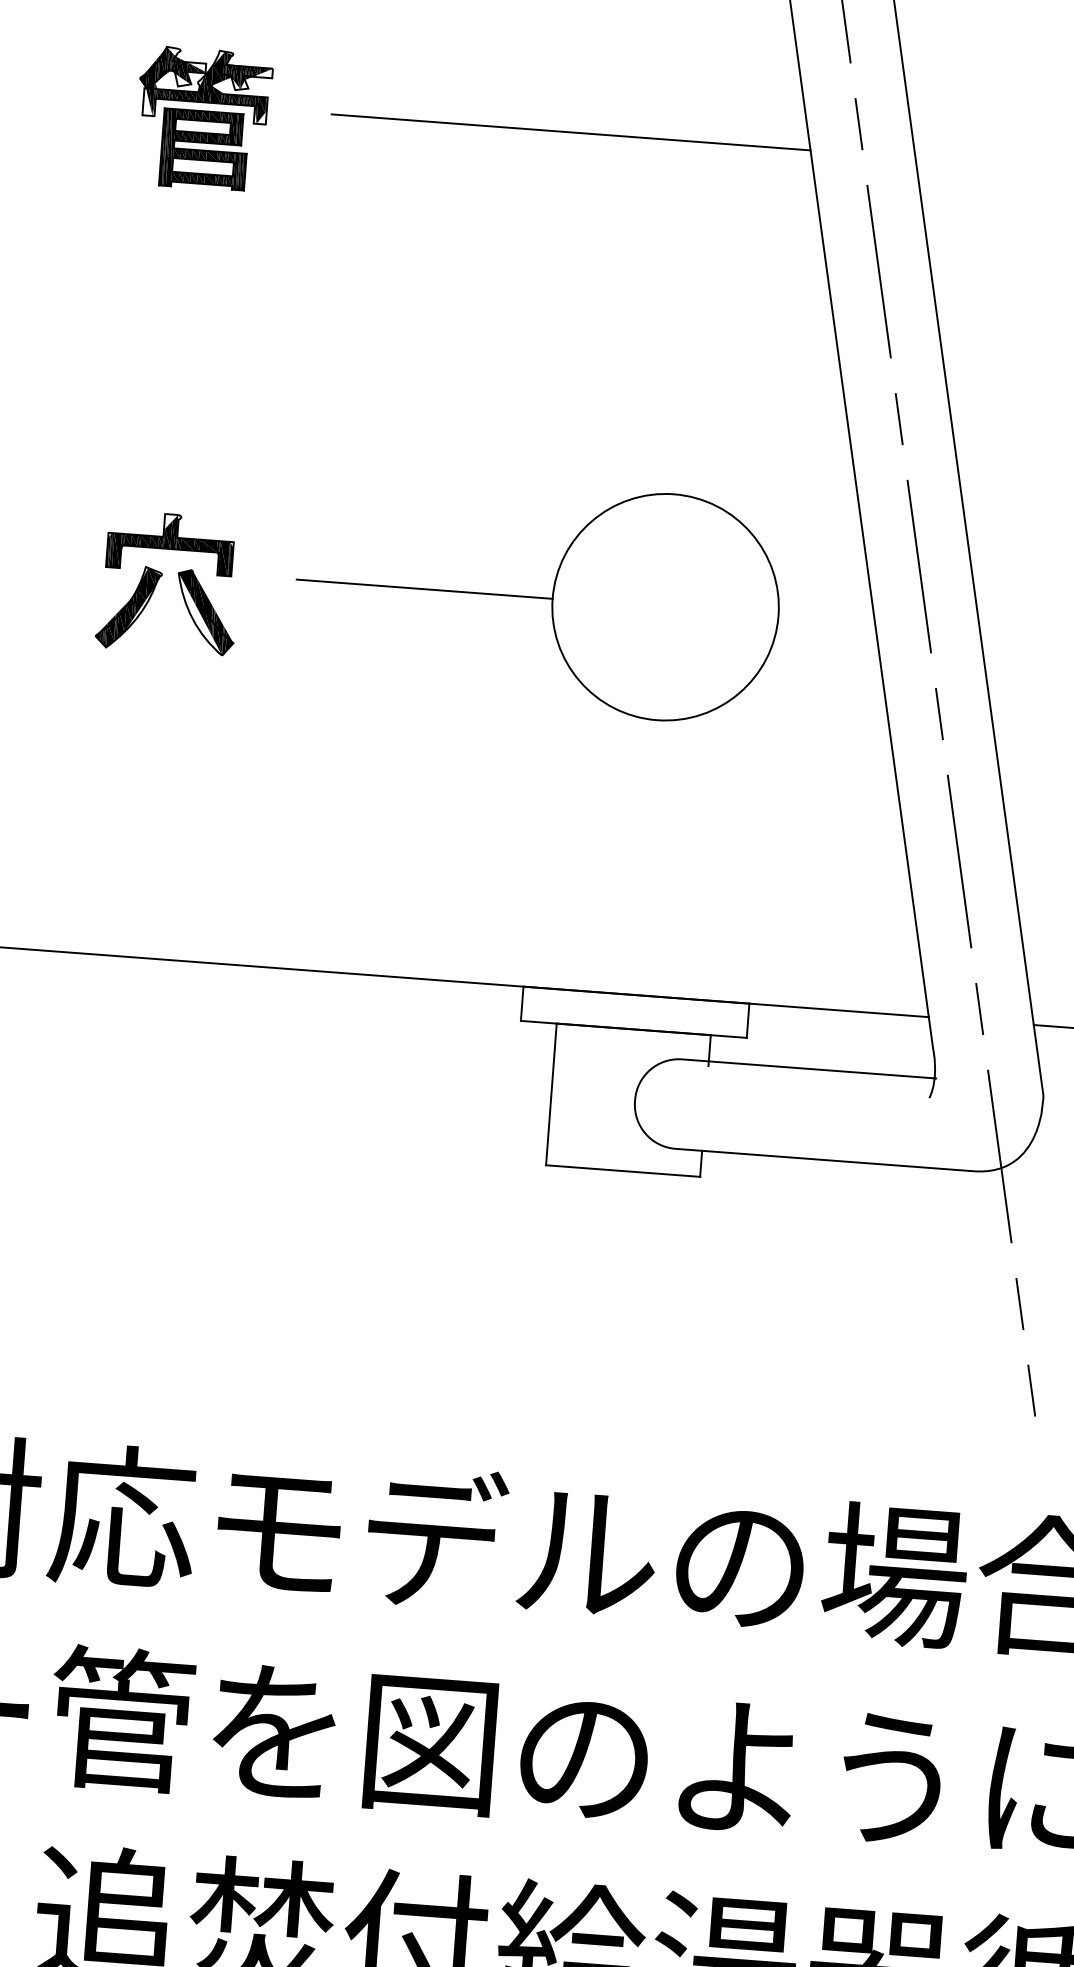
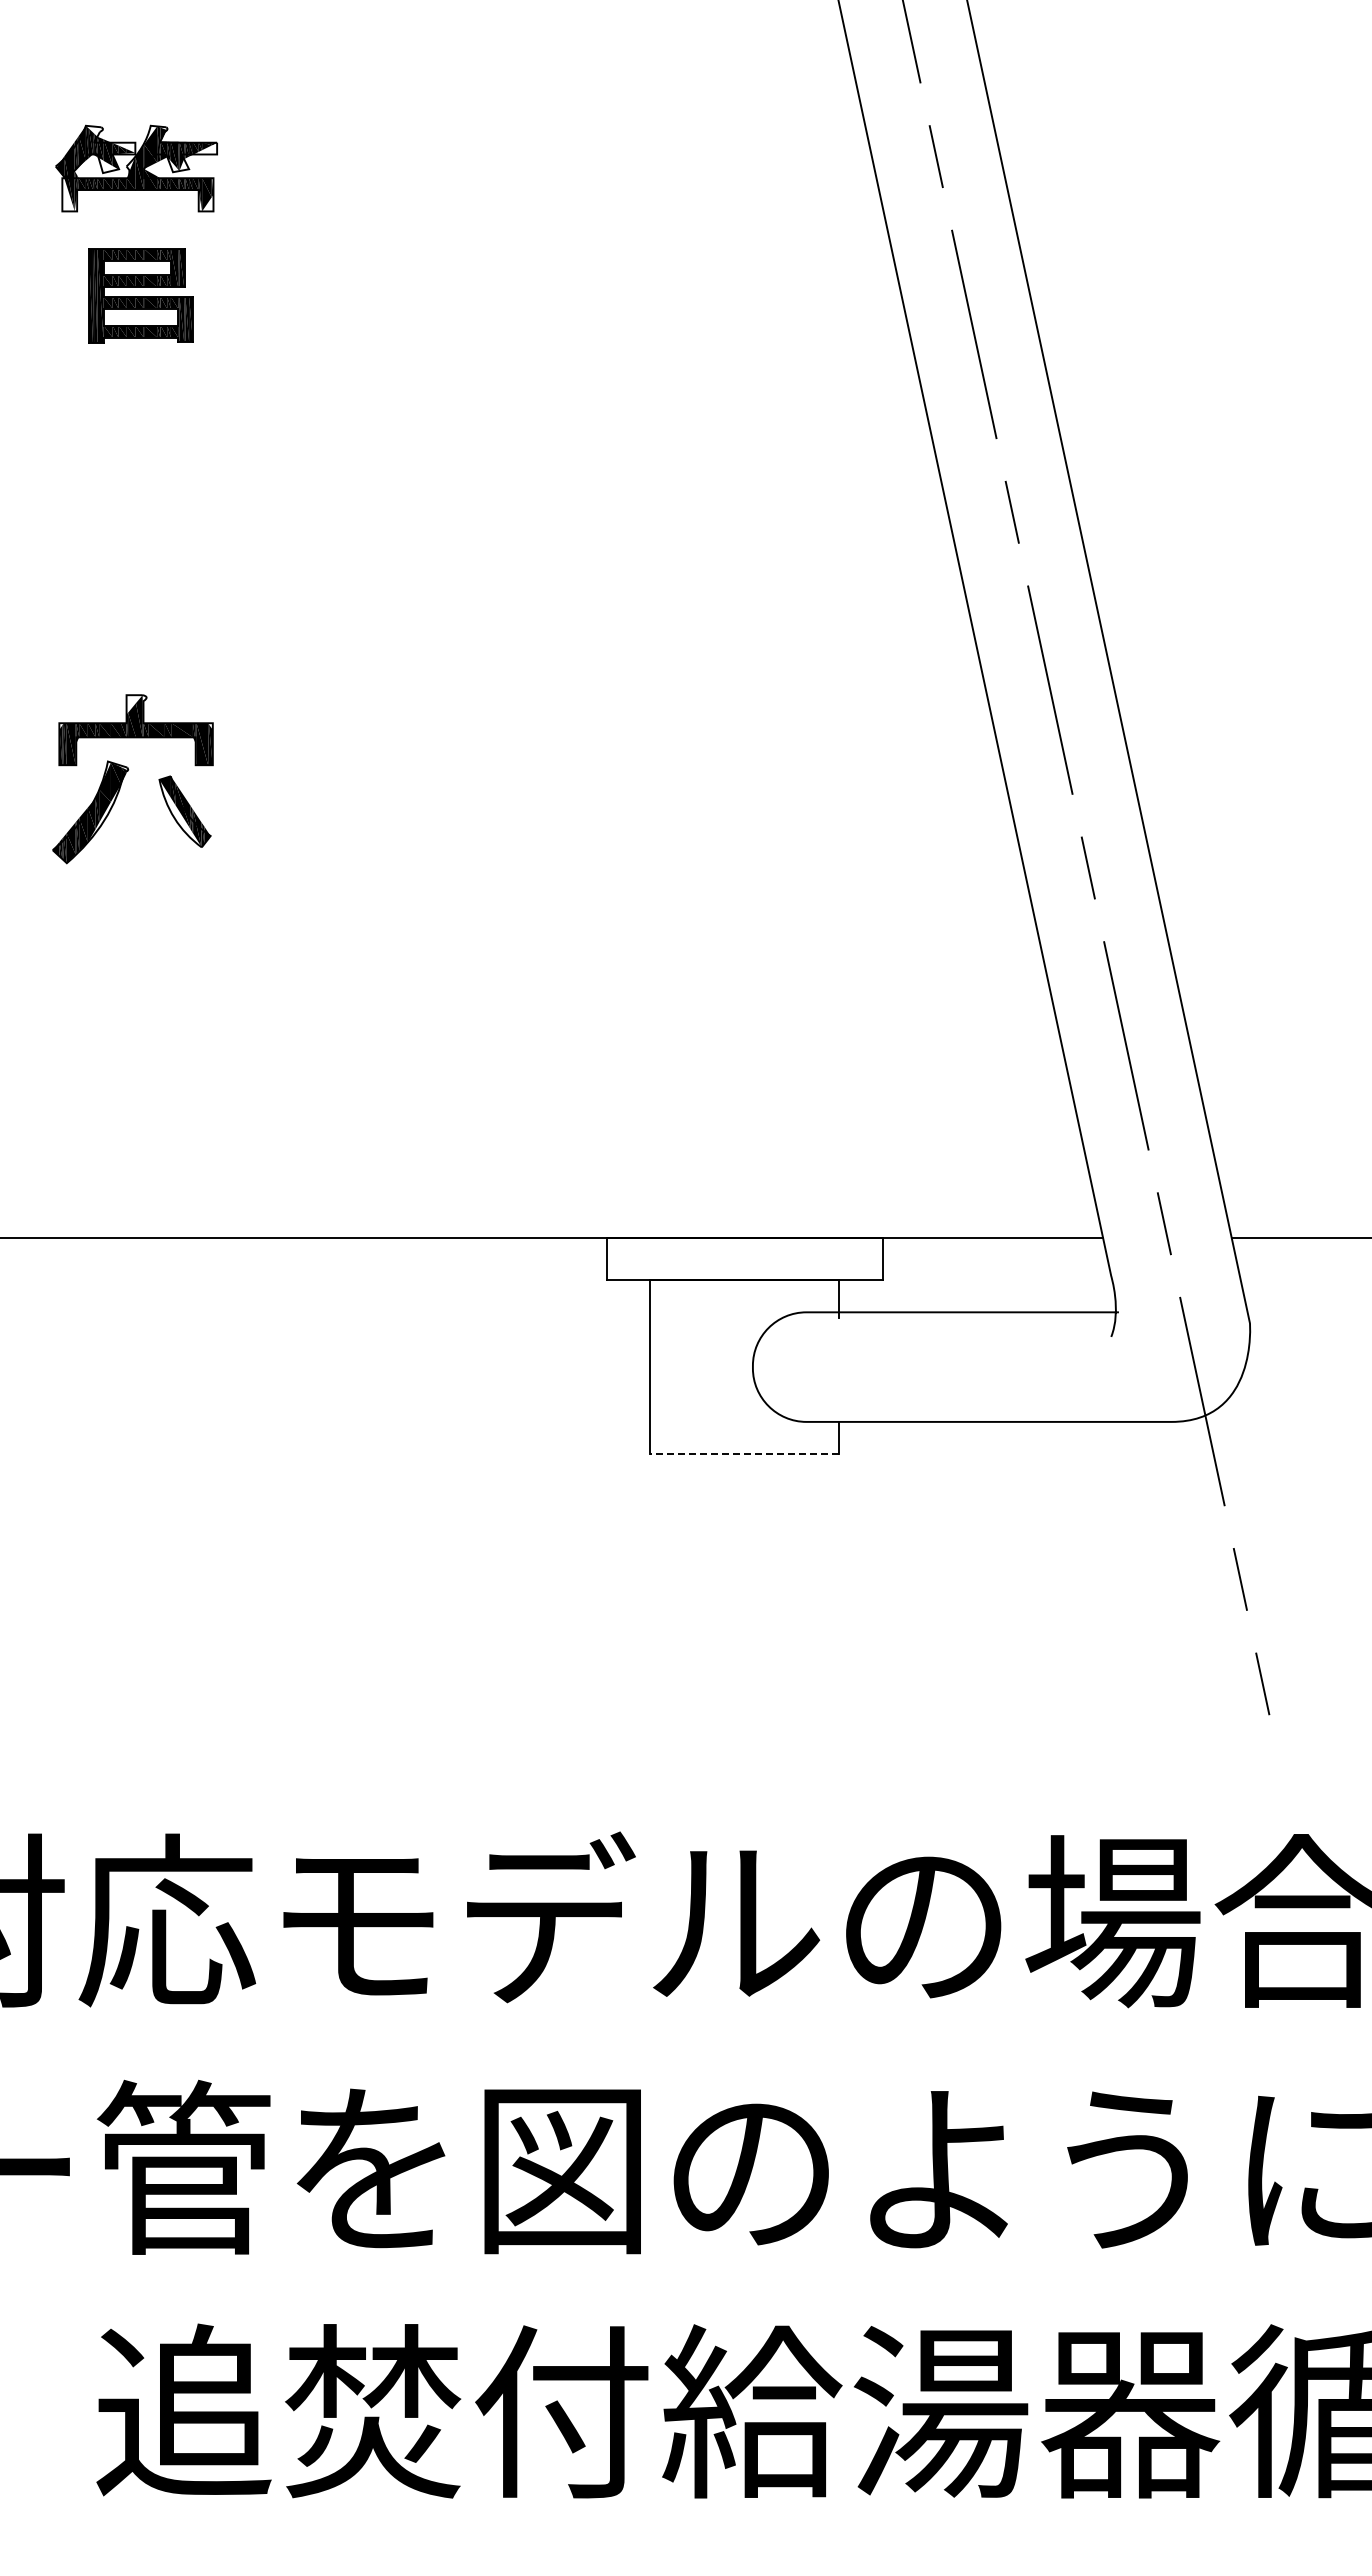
line: (570, 132) -> (585, 193), removed
part: (203, 149) -> (140, 295), moved
part: (538, 597) -> (588, 762), removed
part: (205, 612) -> (184, 811), size x0.7
line: (622, 1170) -> (744, 1453), solid -> dashed

